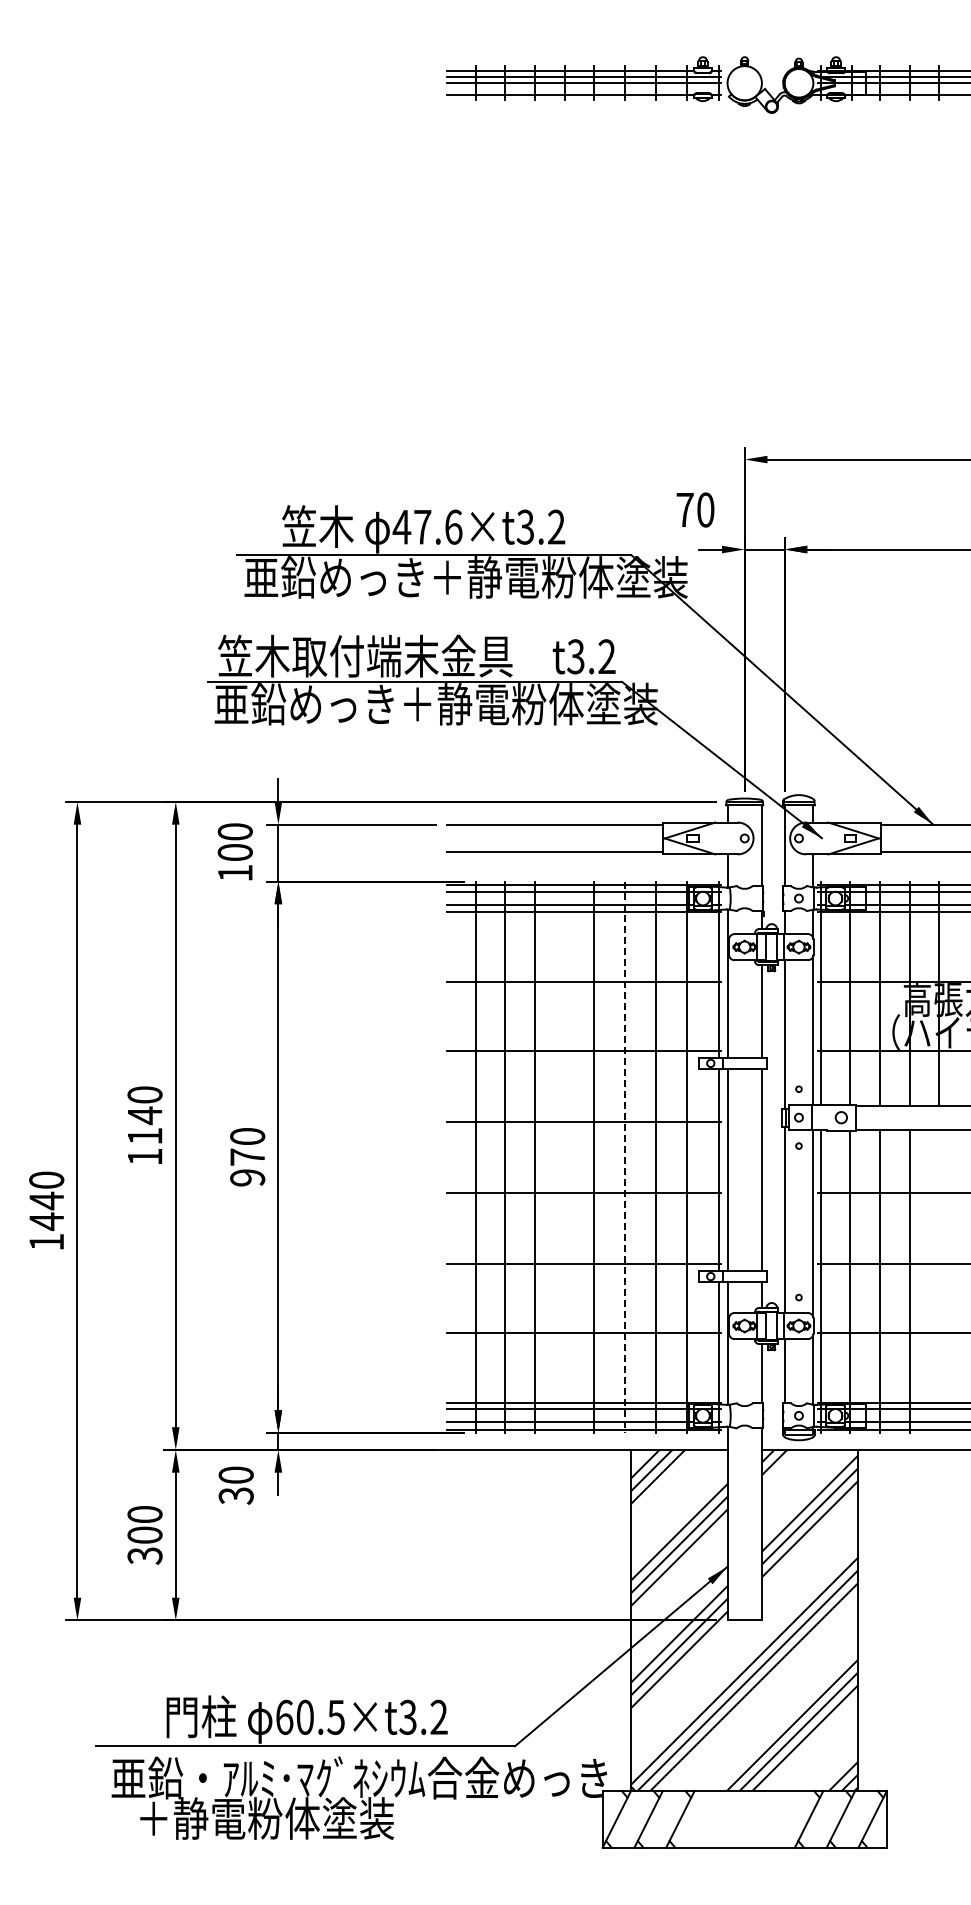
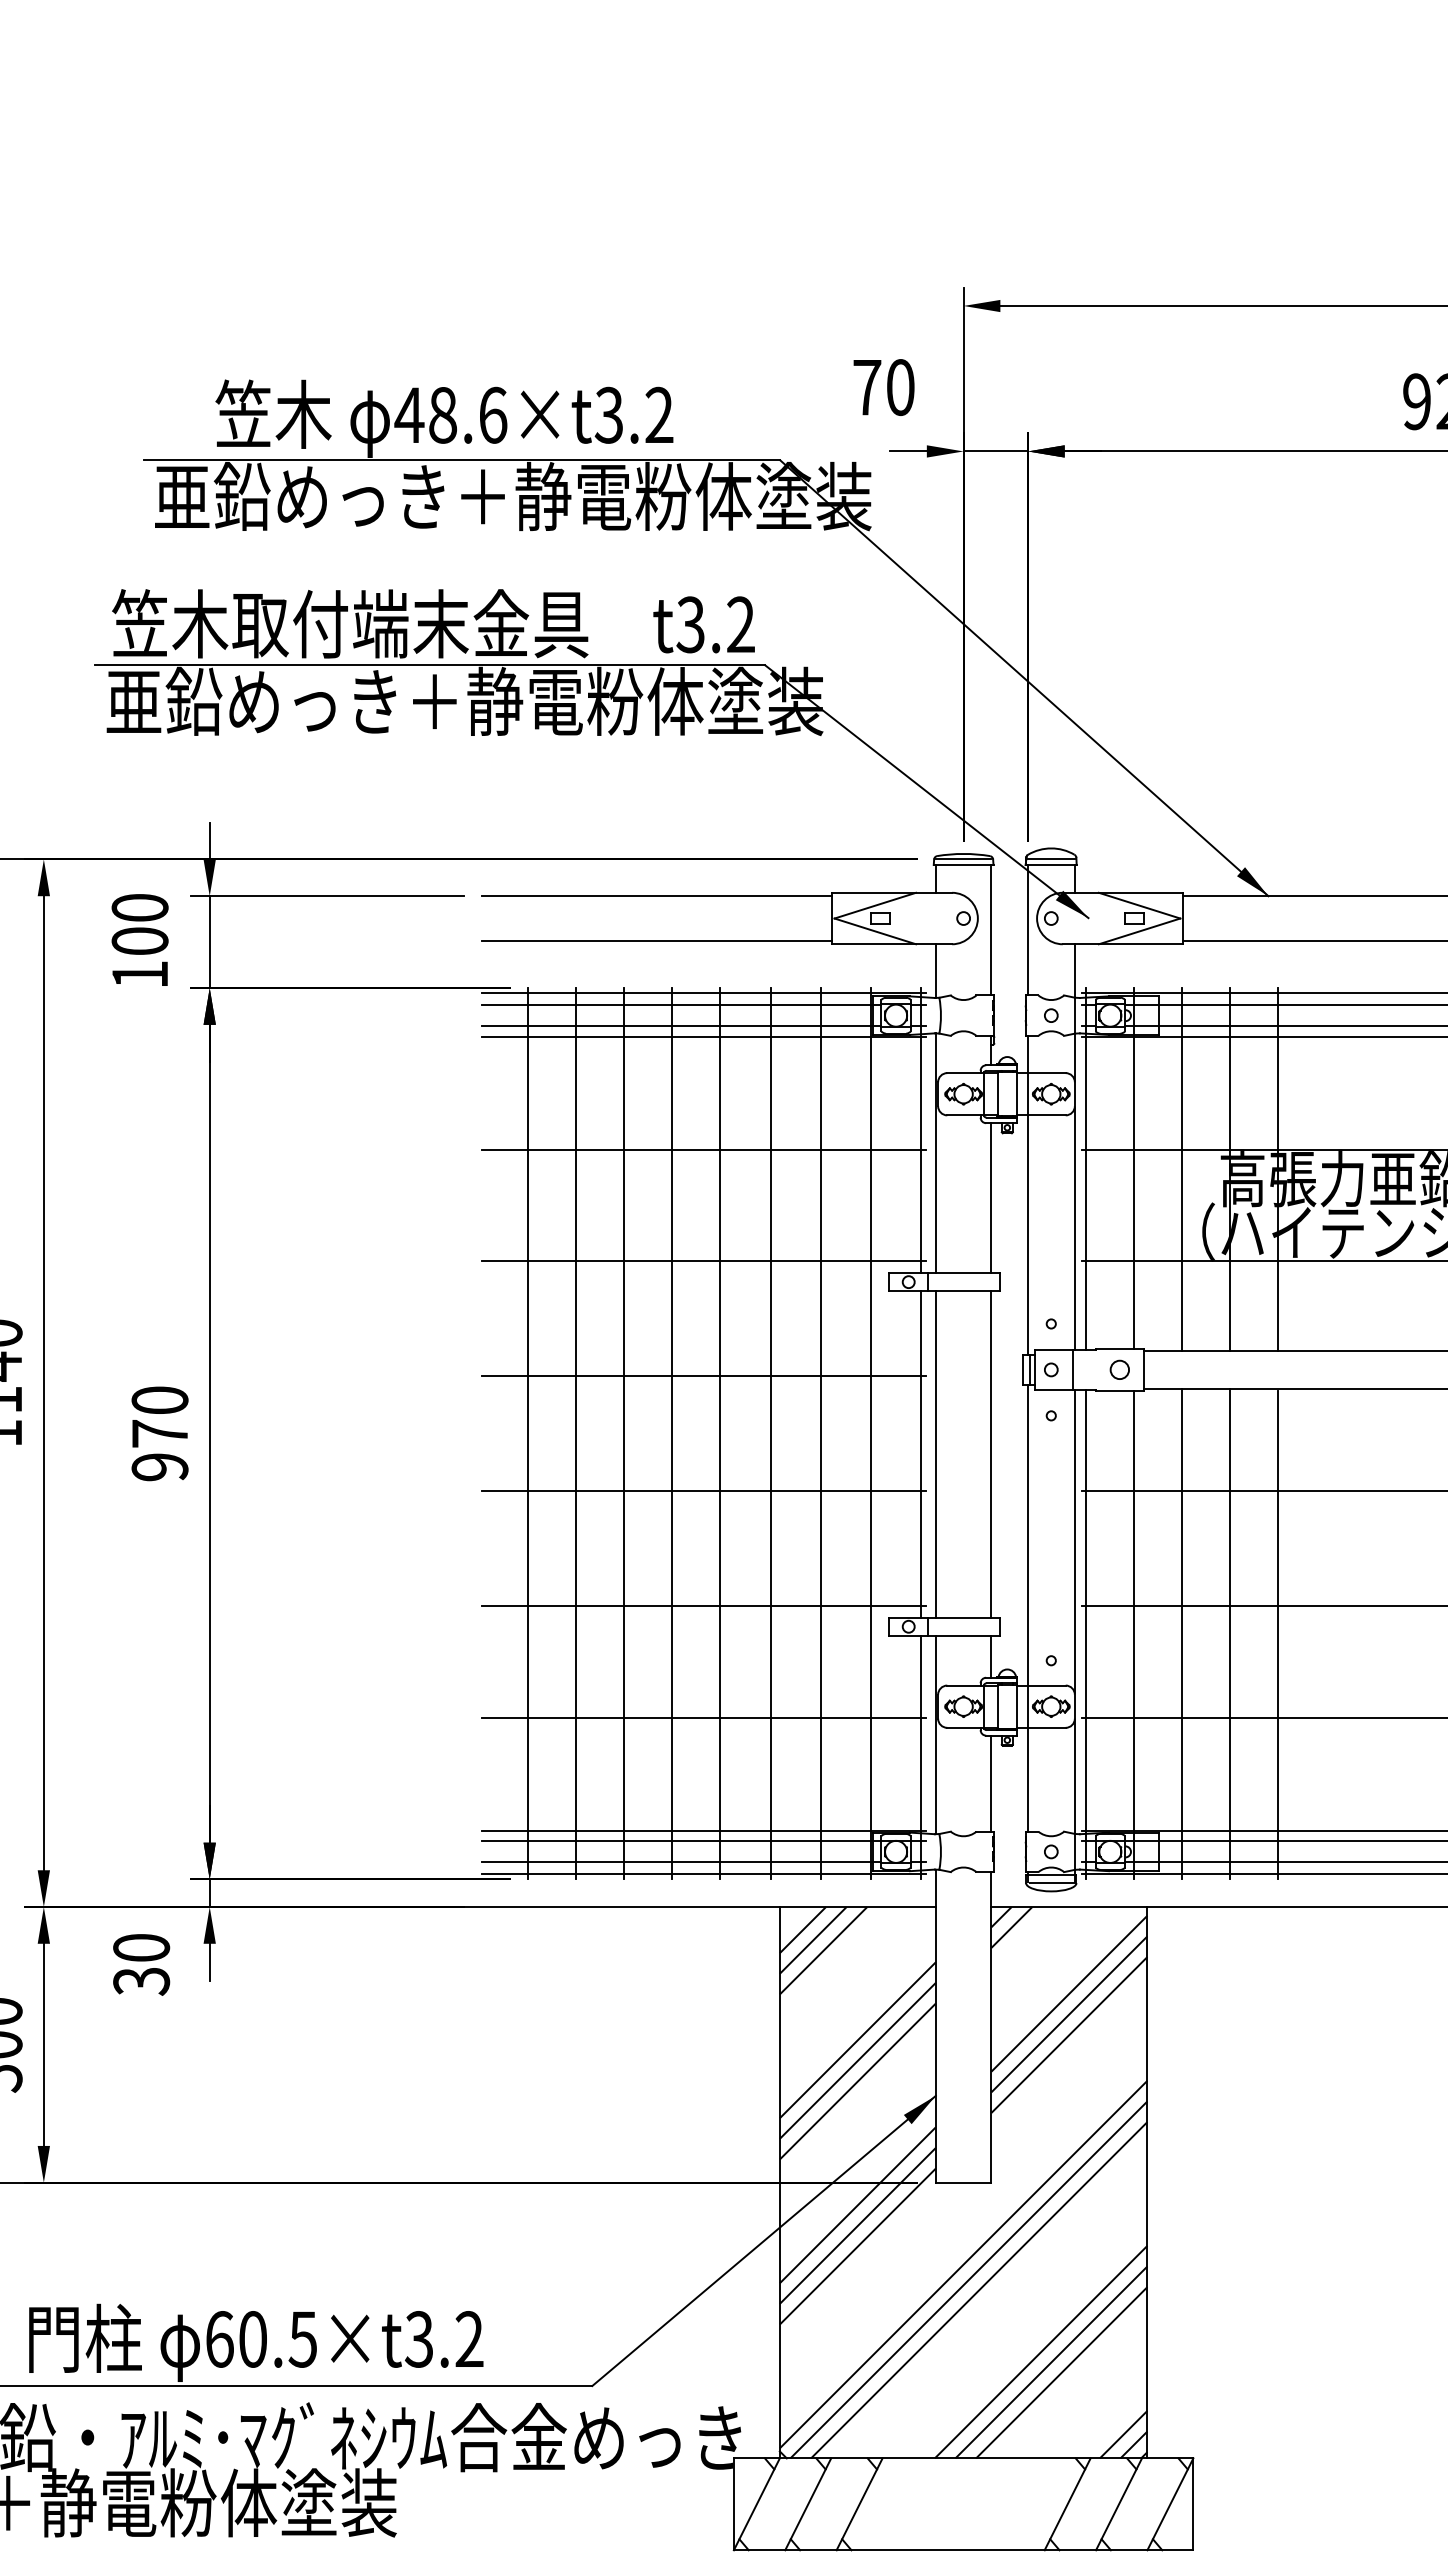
text: (422, 526) -> (442, 414), 47.6×t3.2 -> 48.6×t3.2
line: (564, 1156) -> (672, 1432), added
line: (625, 1157) -> (770, 1434), dashed -> solid
line: (939, 1281) -> (1278, 1634), added

